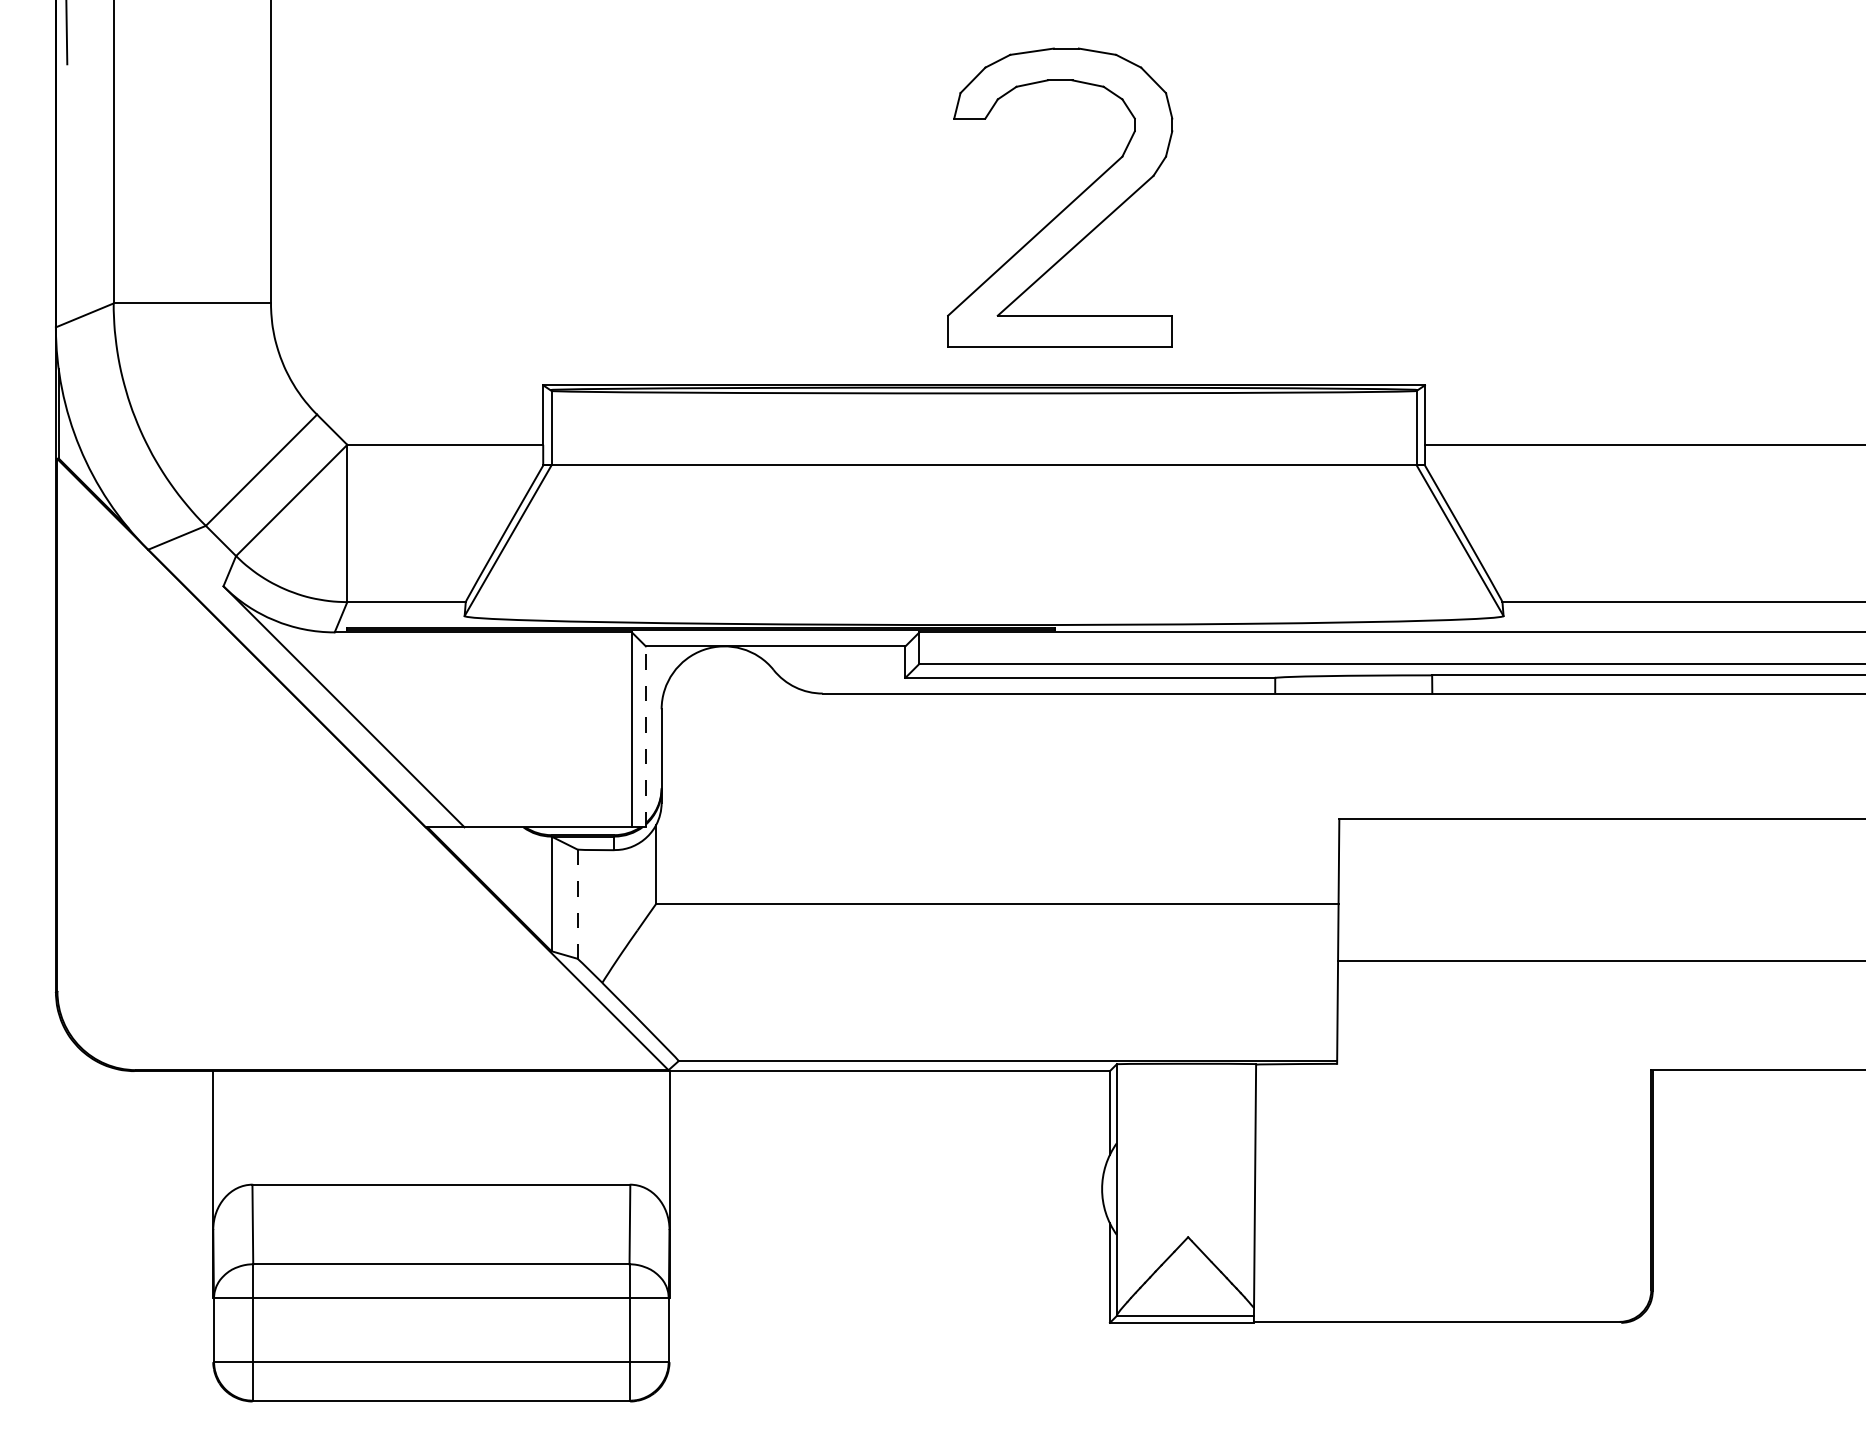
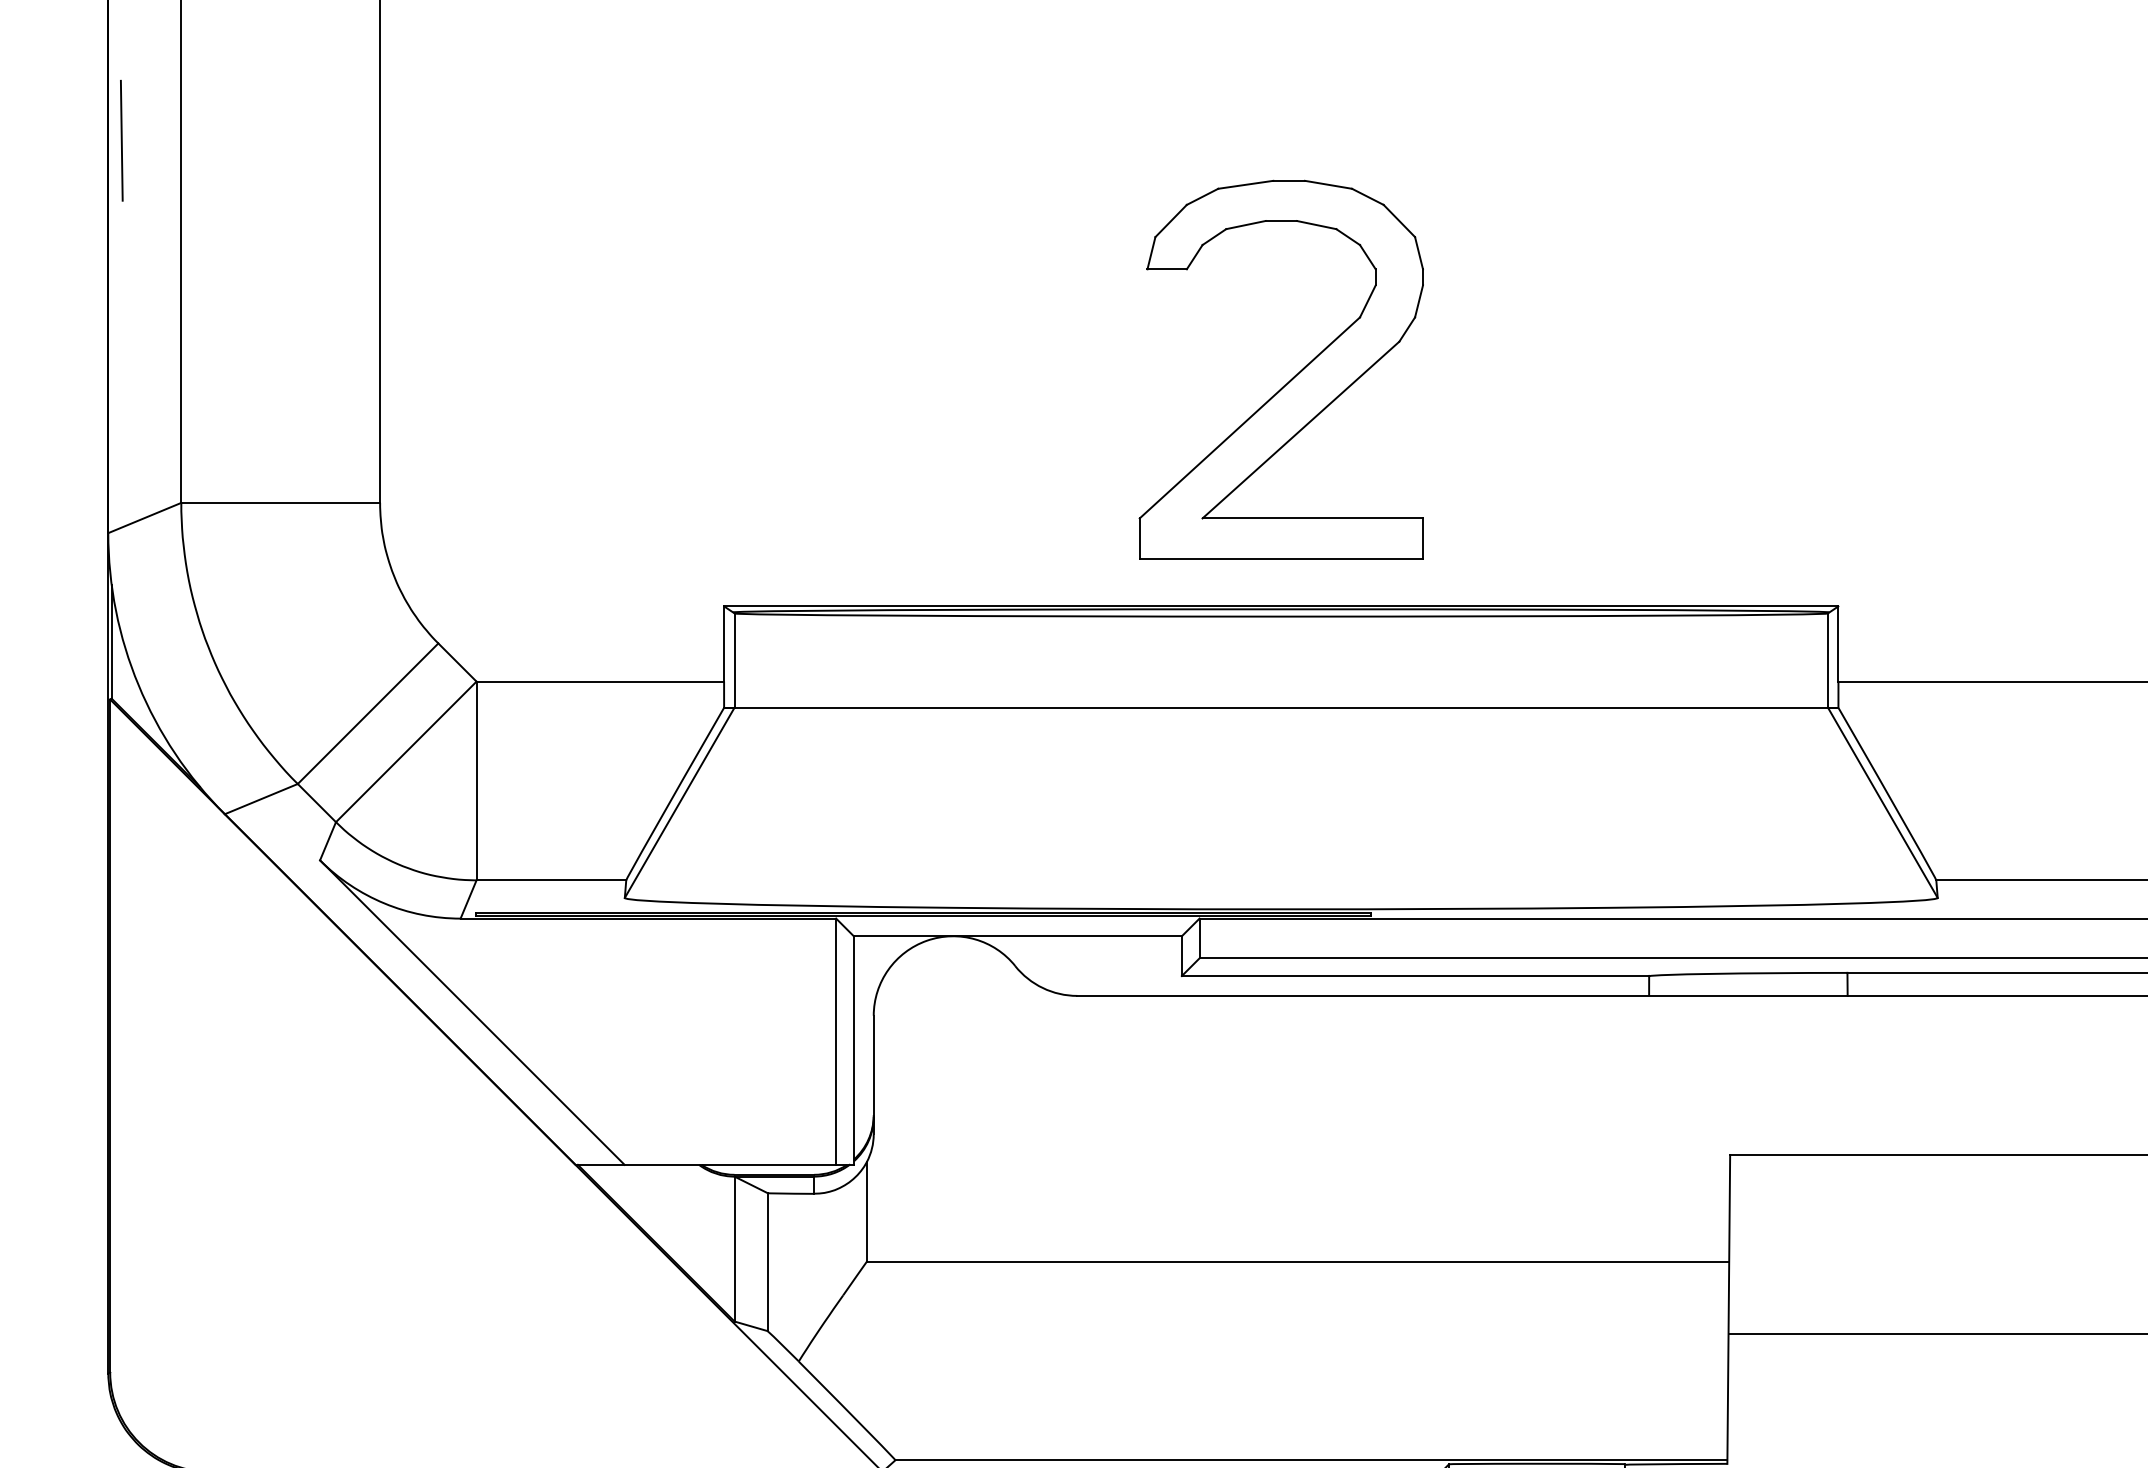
part: (1068, 204) -> (1291, 377), moved
line: (645, 736) -> (853, 1050), dashed -> solid
line: (577, 904) -> (767, 1262), dashed -> solid

